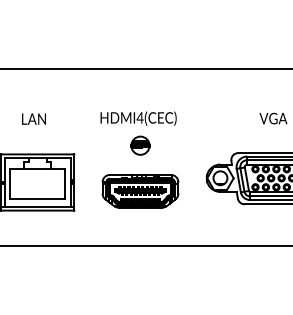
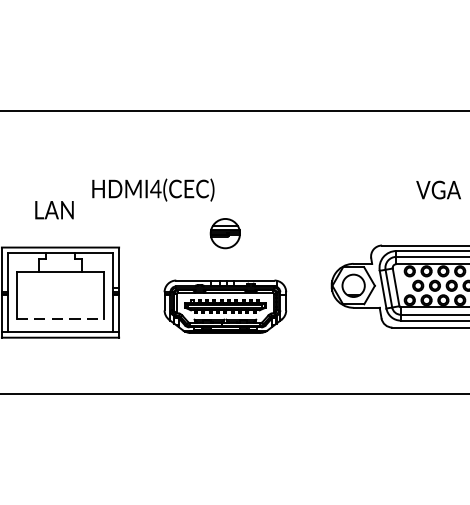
text: (33, 118) -> (53, 209), moved
text: (138, 118) -> (153, 189), moved
line: (38, 199) -> (61, 319), solid -> dashed

